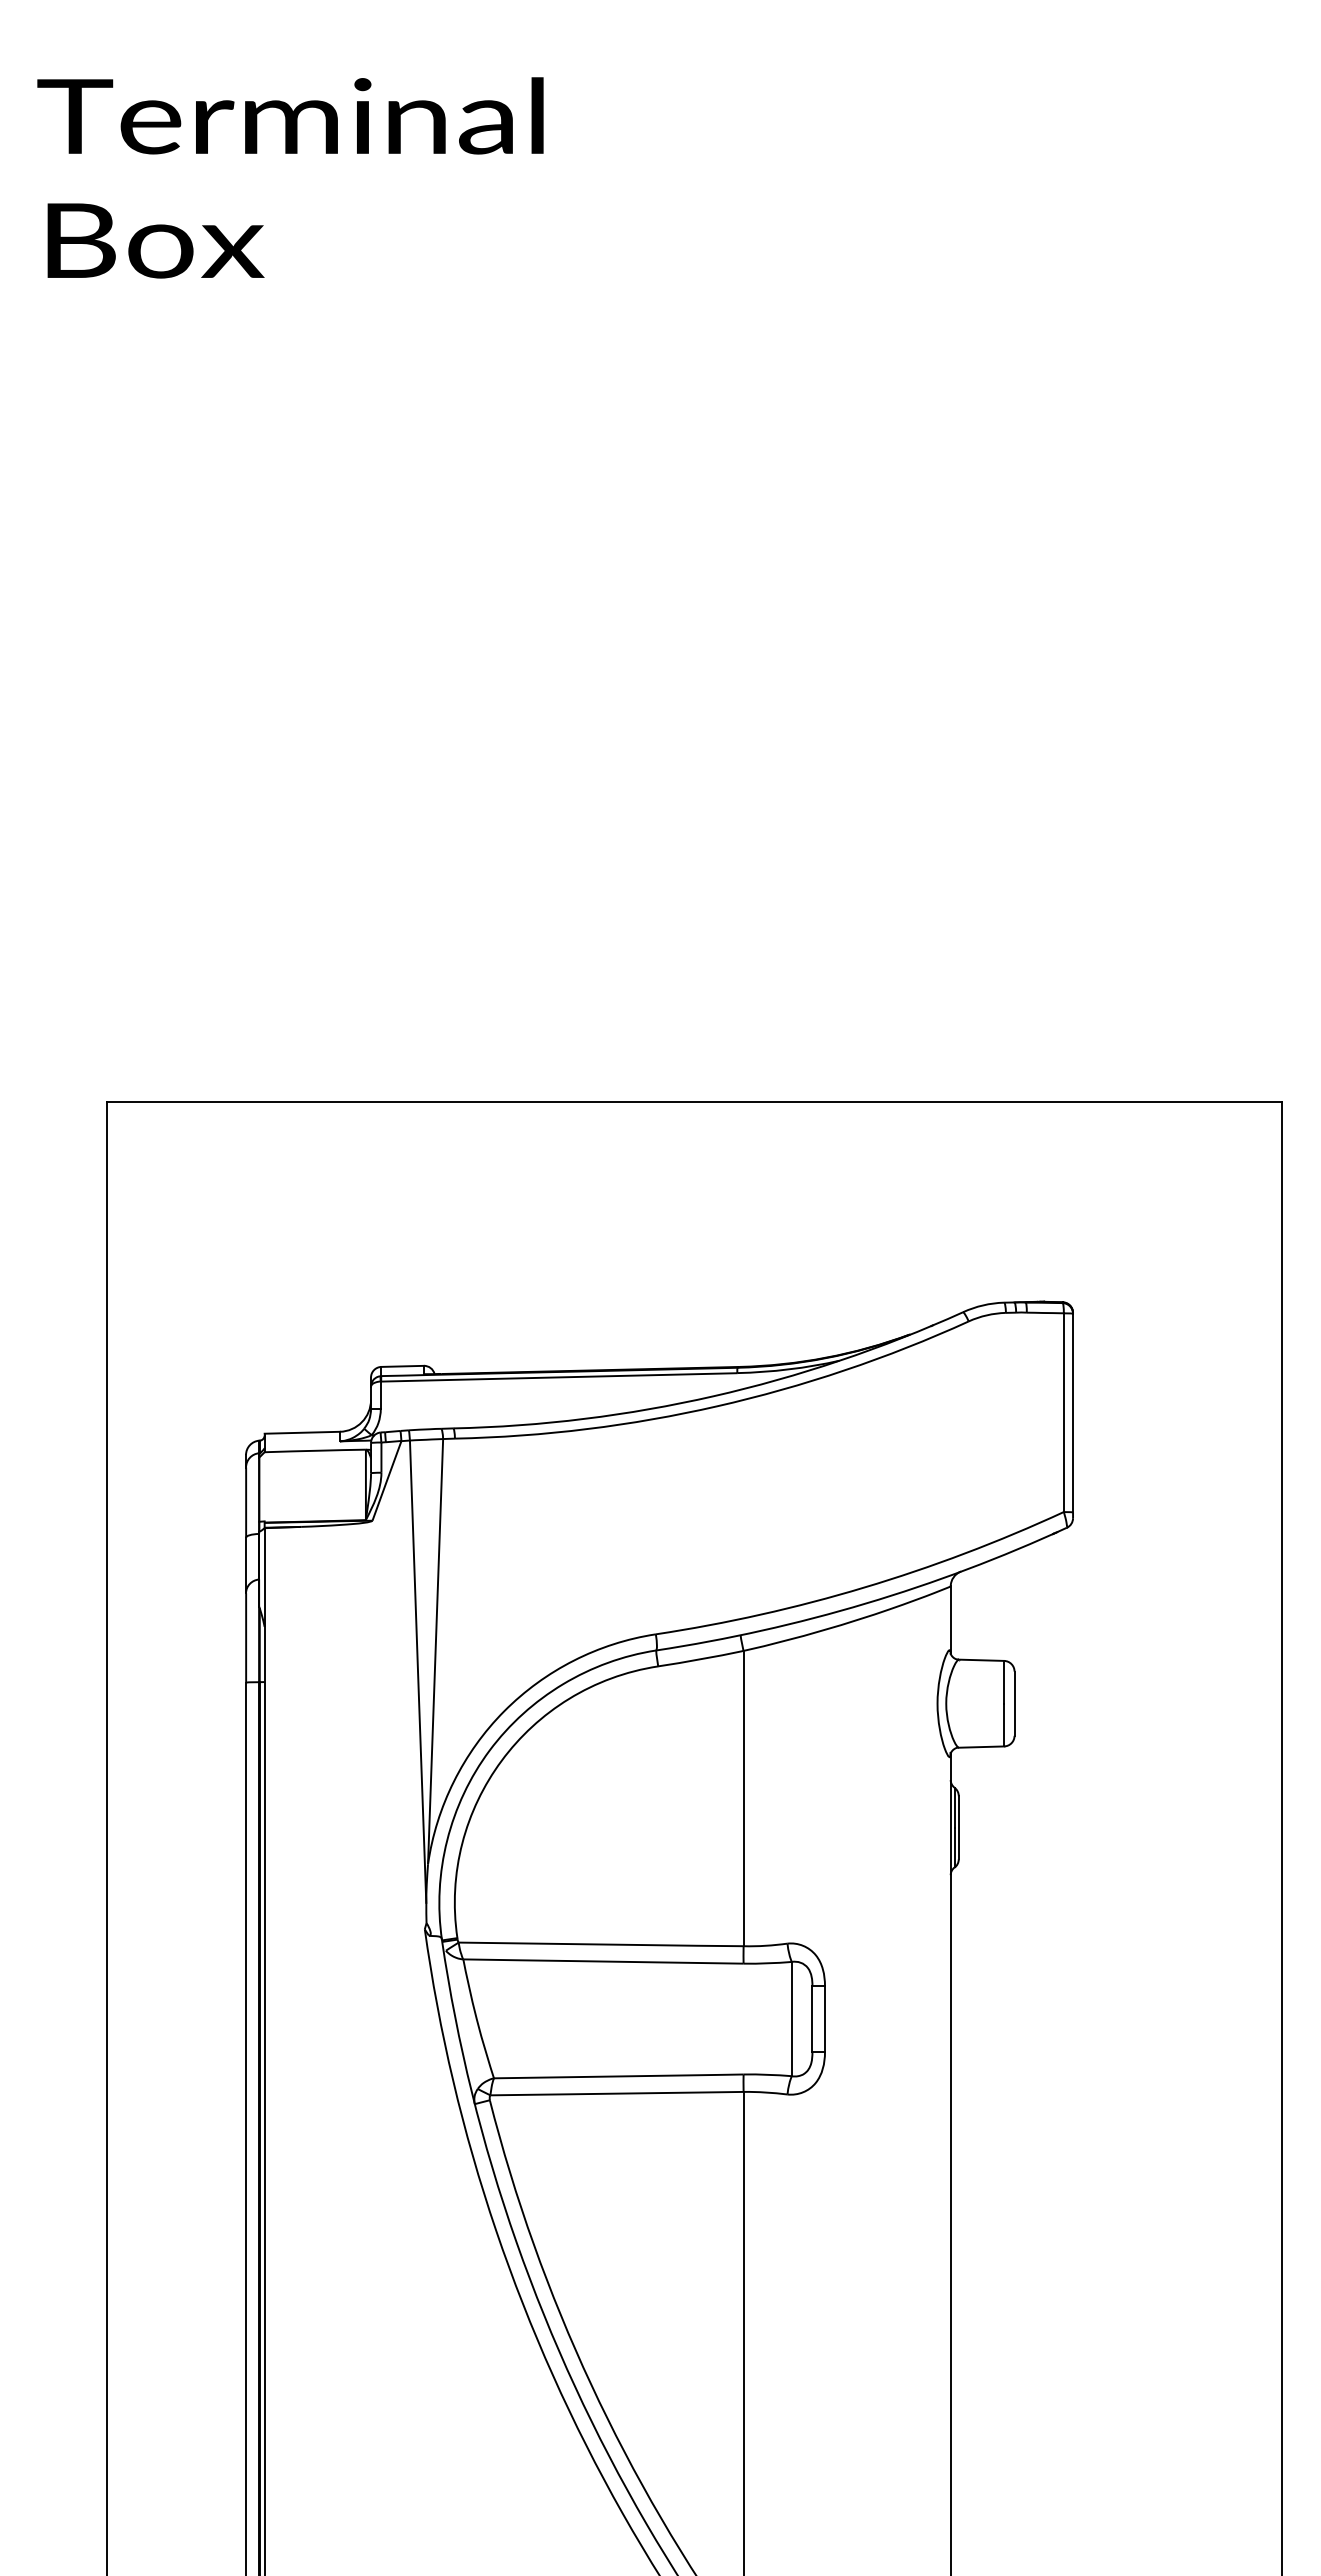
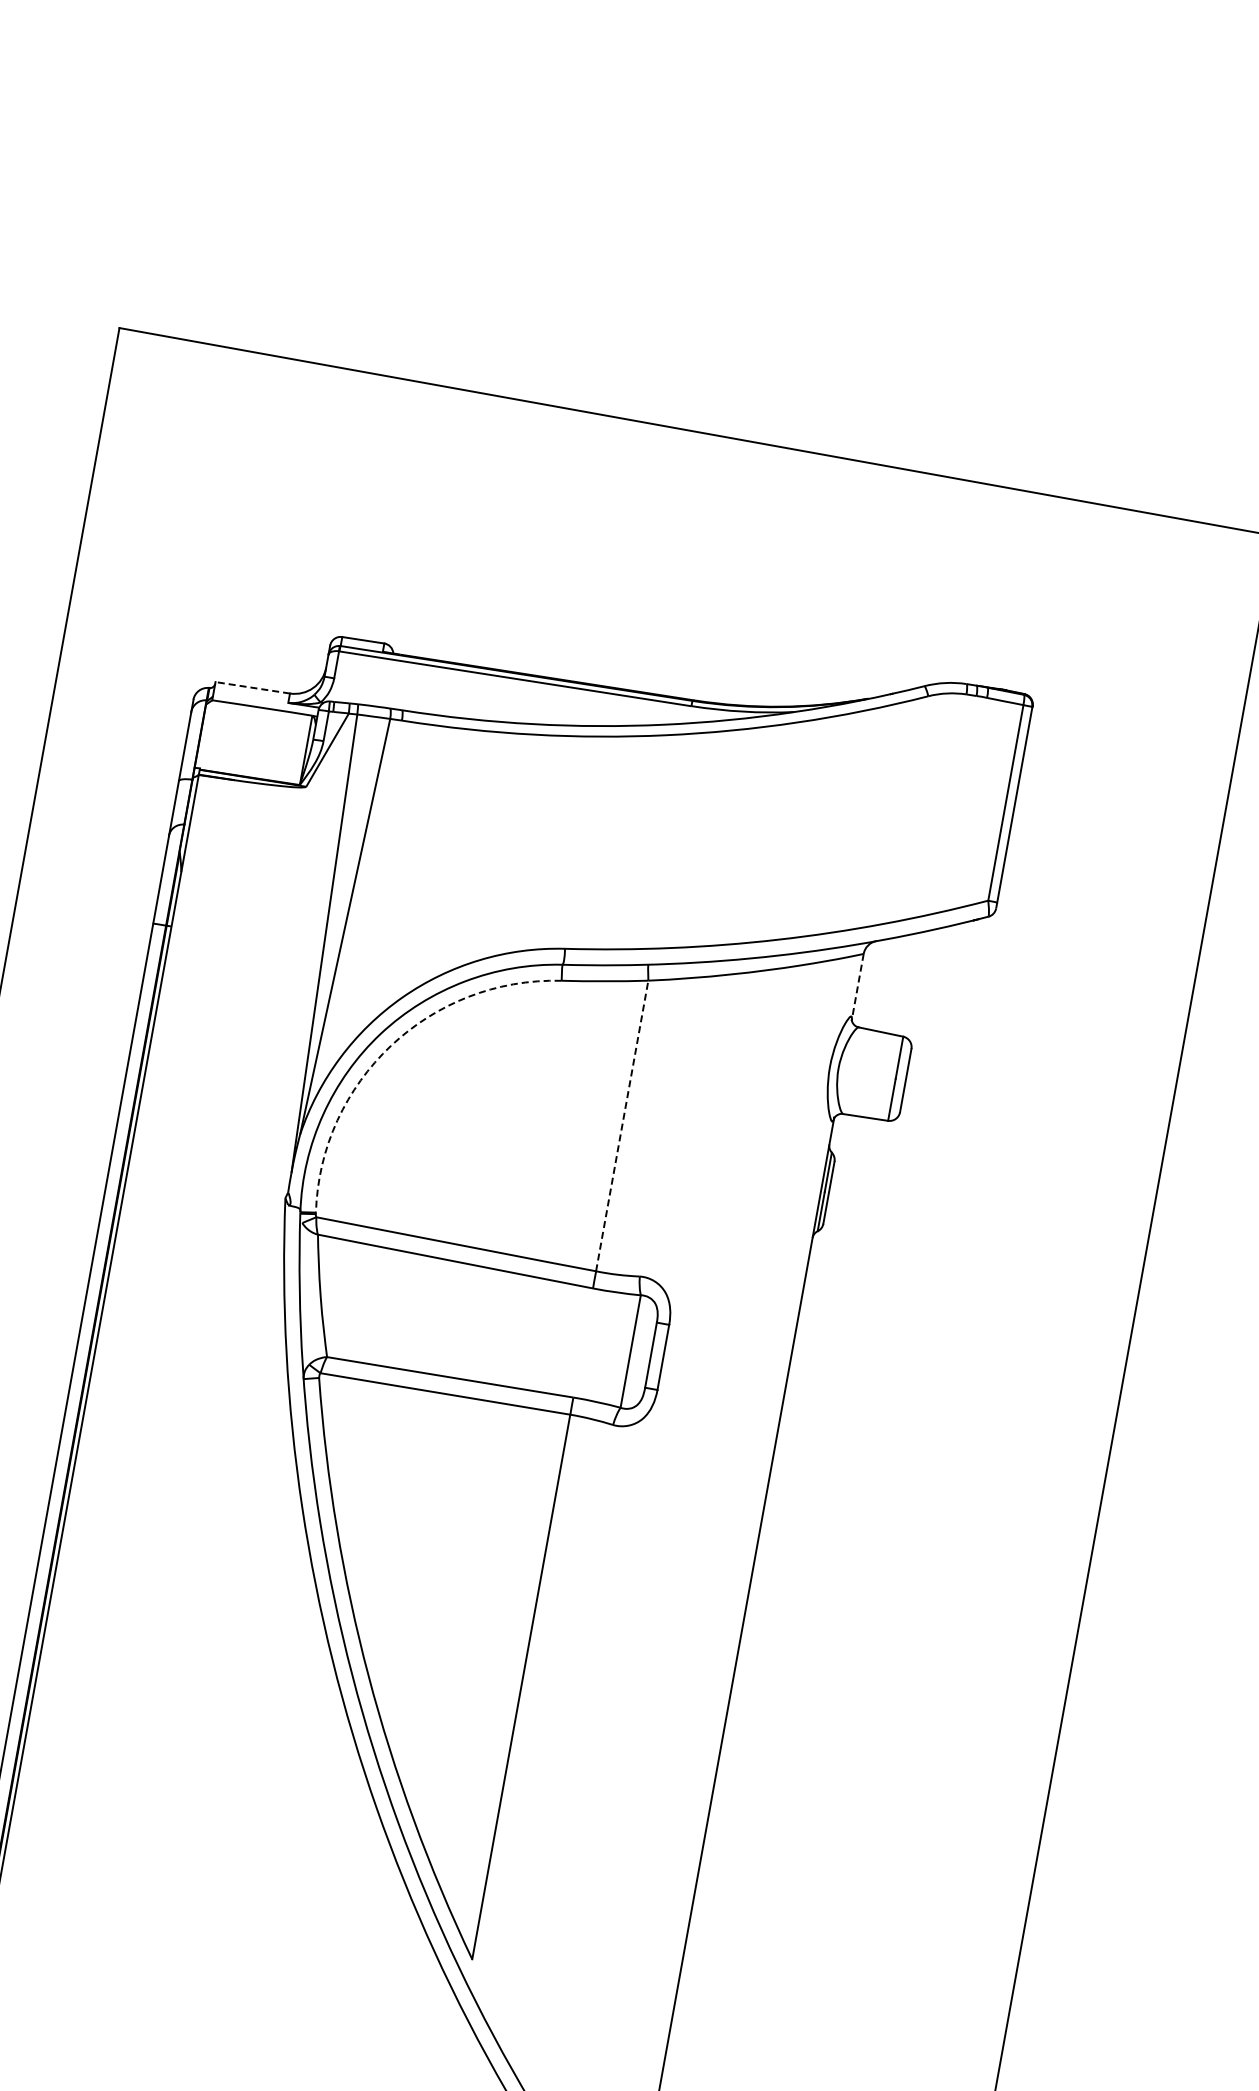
line: (302, 1432) -> (252, 687), solid -> dashed
line: (950, 1619) -> (857, 986), solid -> dashed
arc: (501, 1760) -> (390, 1045), solid -> dashed
line: (743, 1798) -> (622, 1125), solid -> dashed

